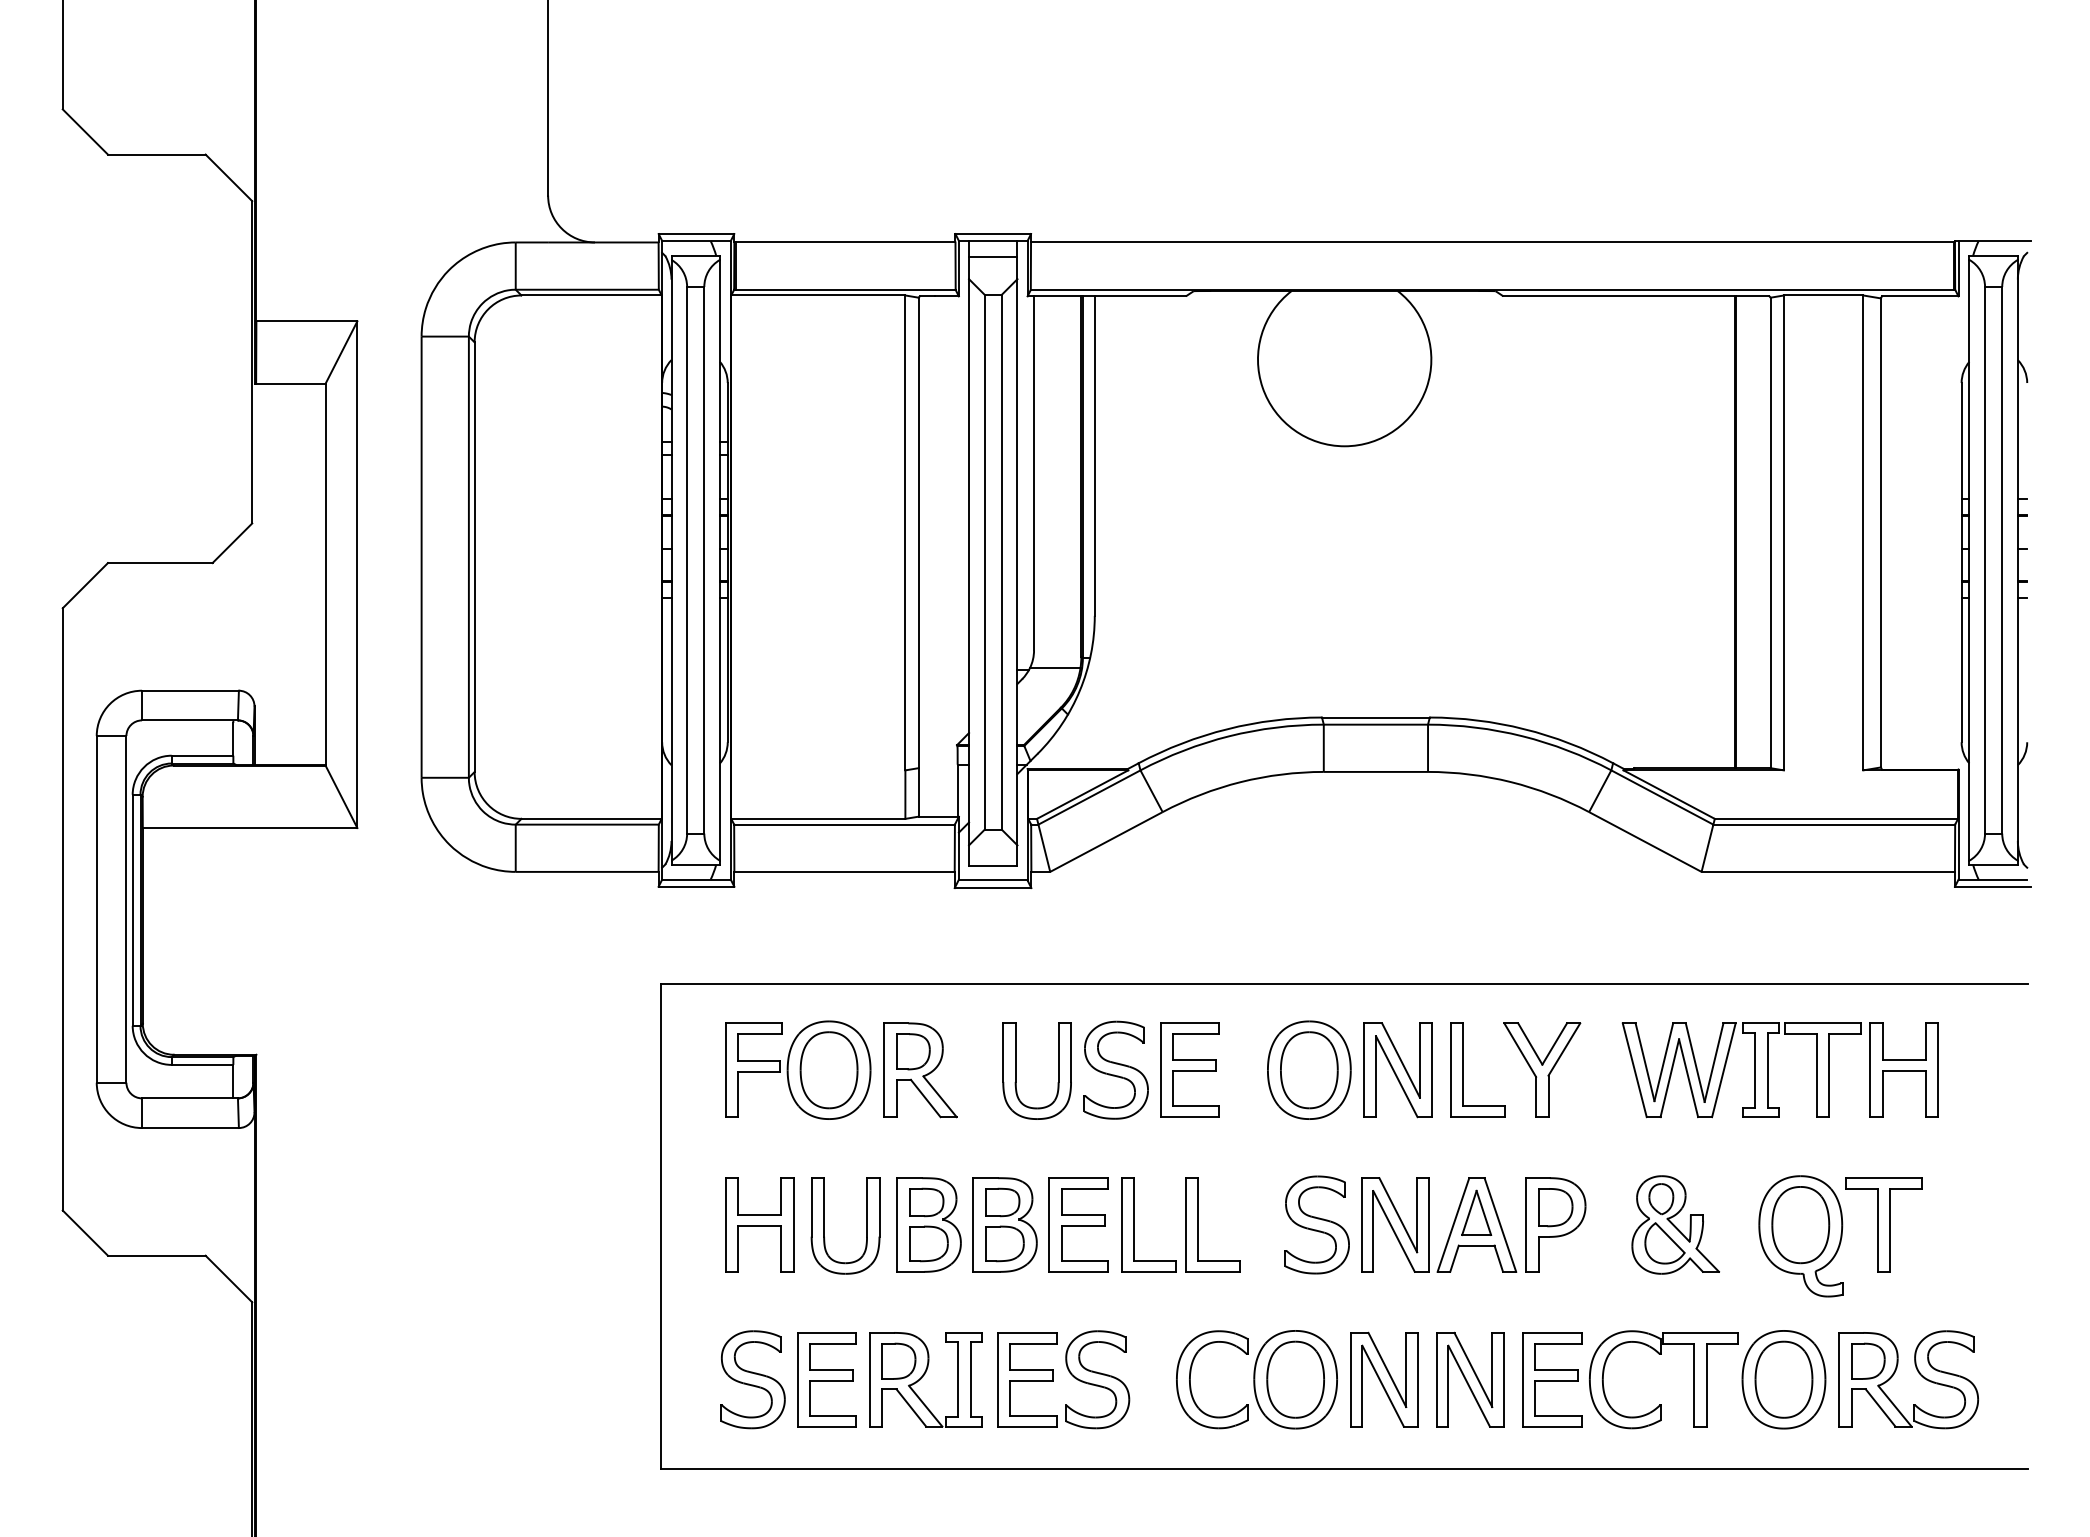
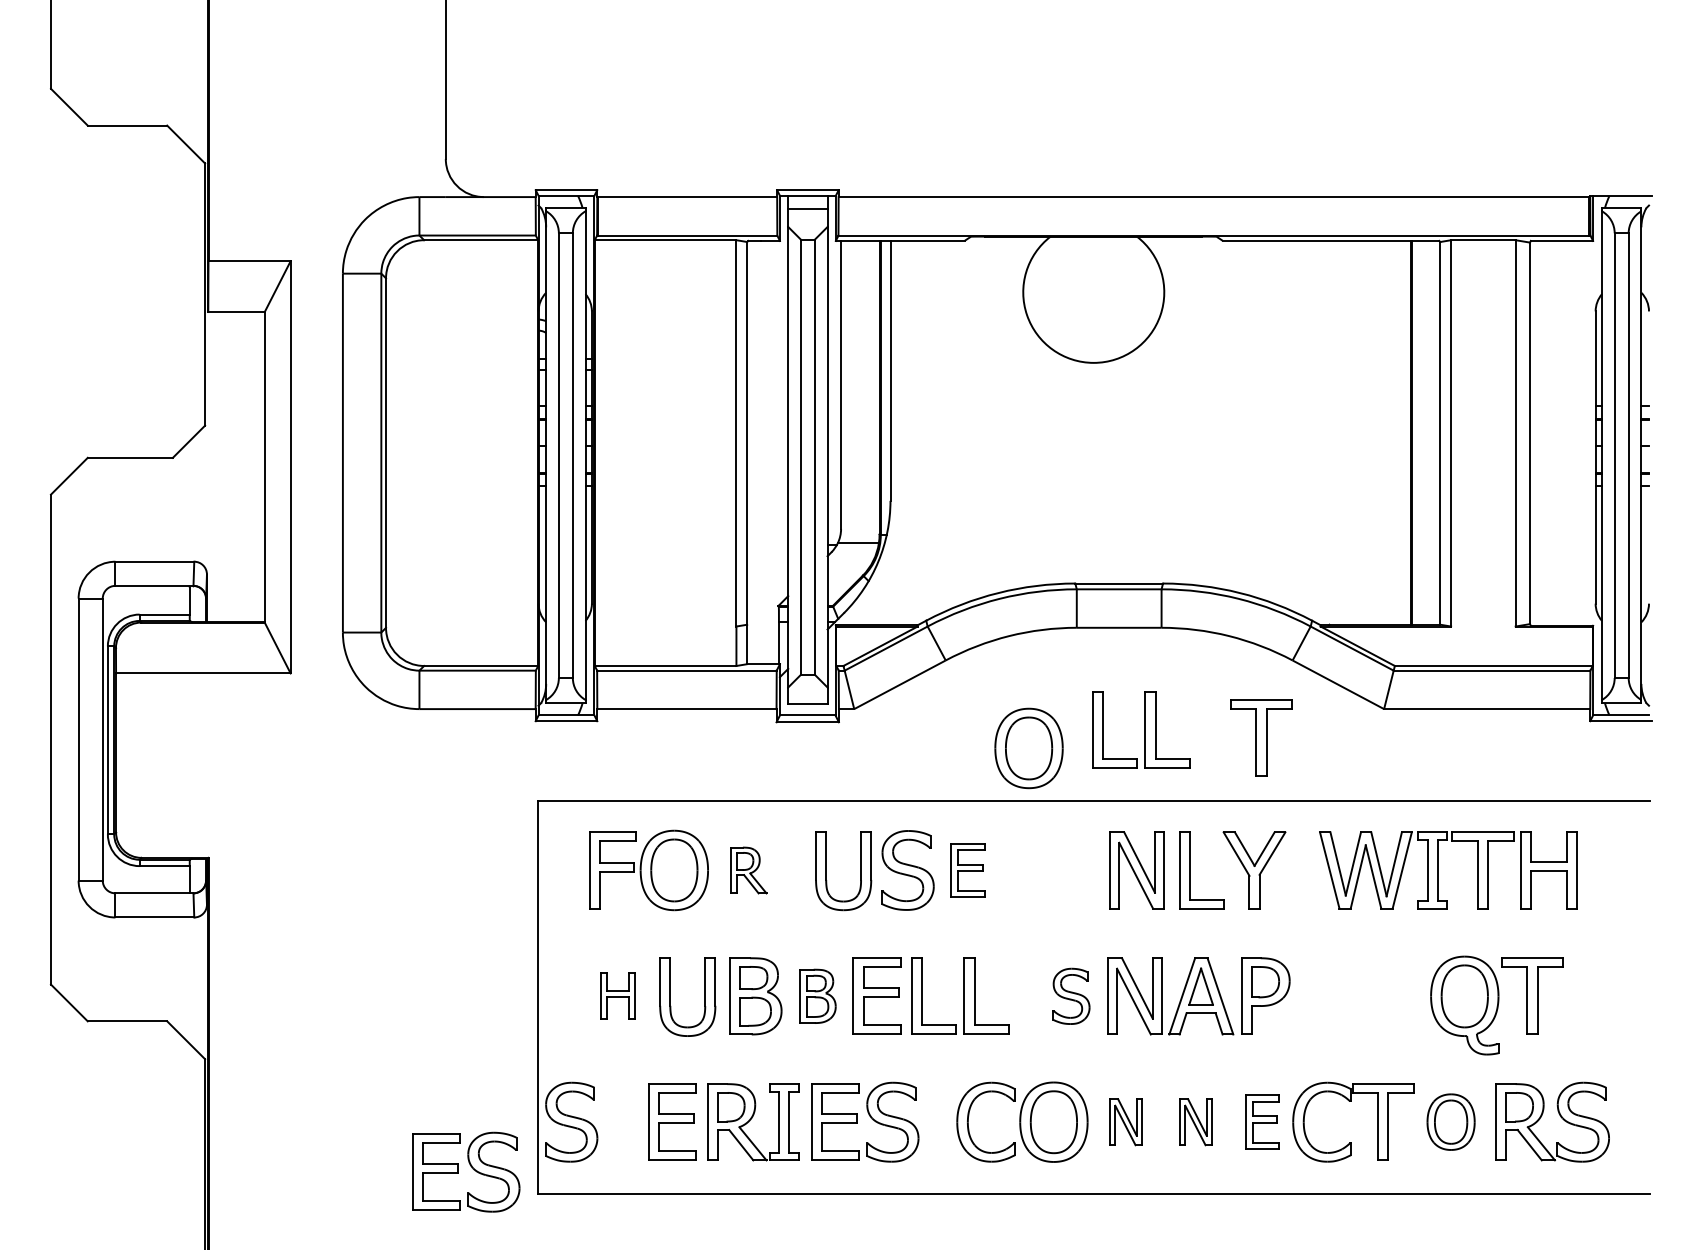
part: (1403, 896) -> (1141, 729), added
part: (1550, 906) -> (1261, 737), added
part: (920, 1070) -> (748, 870), size x0.6
part: (1189, 1070) -> (967, 870), size x0.7
part: (1308, 1070) -> (1028, 748), moved
part: (759, 1223) -> (617, 995), size x0.6
part: (1675, 1223) -> (1362, 995), removed
part: (1005, 1225) -> (817, 996), size x0.7
part: (1317, 1225) -> (1071, 996), size x0.7
part: (753, 1378) -> (571, 1121), moved
part: (1552, 1378) -> (1262, 1121), size x0.7
part: (1783, 1378) -> (1450, 1121), size x0.7
part: (1383, 1380) -> (1125, 1122), size x0.6
part: (1469, 1380) -> (1195, 1122), size x0.6
part: (580, 1437) -> (472, 1169), added

